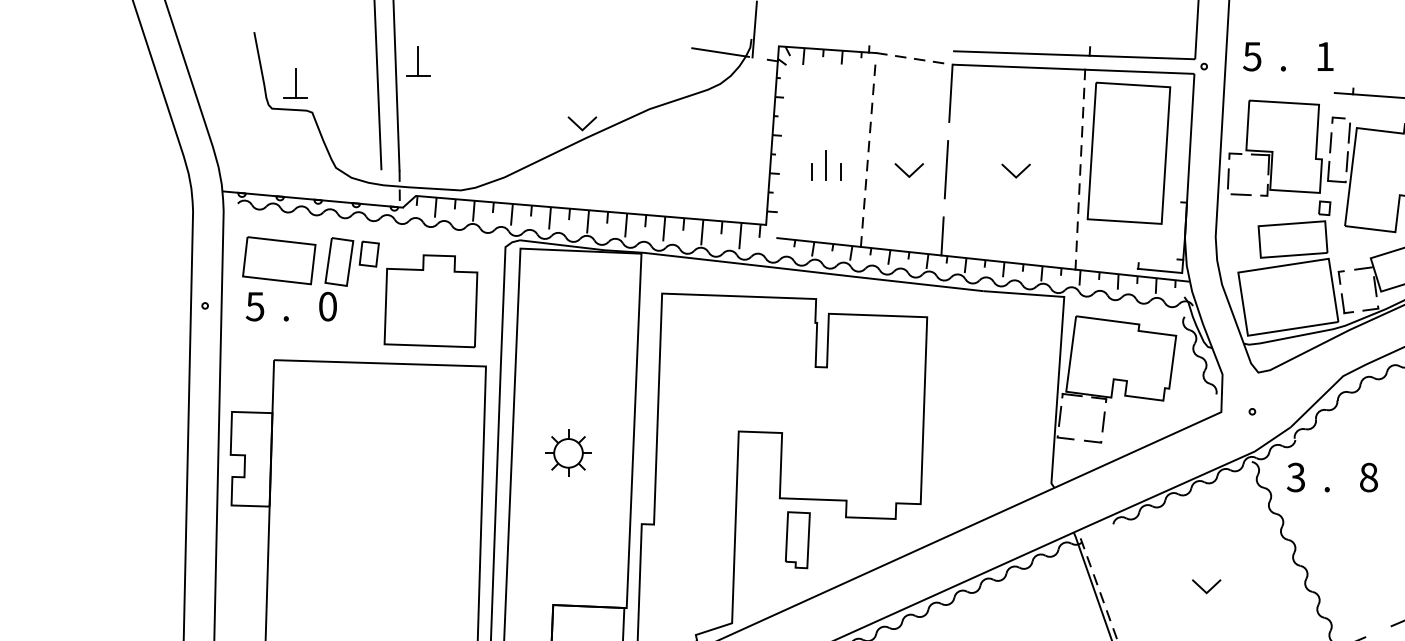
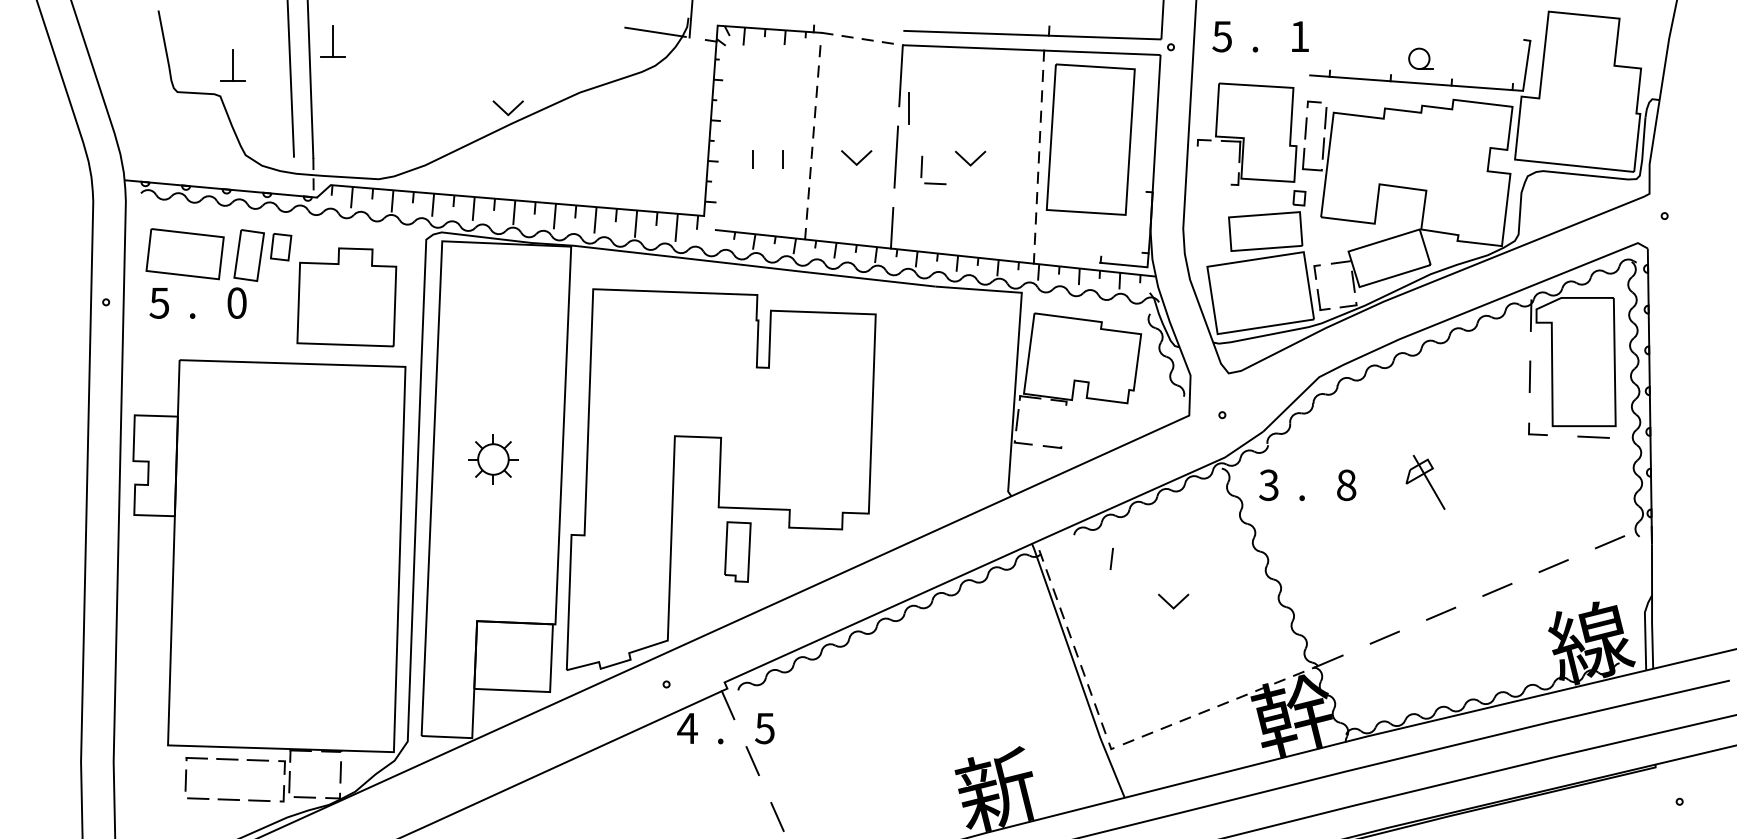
part: (295, 83) -> (232, 65), moved
line: (825, 165) -> (908, 108), moved
part: (1229, 182) -> (922, 170), moved
line: (1103, 421) -> (1111, 558), moved

